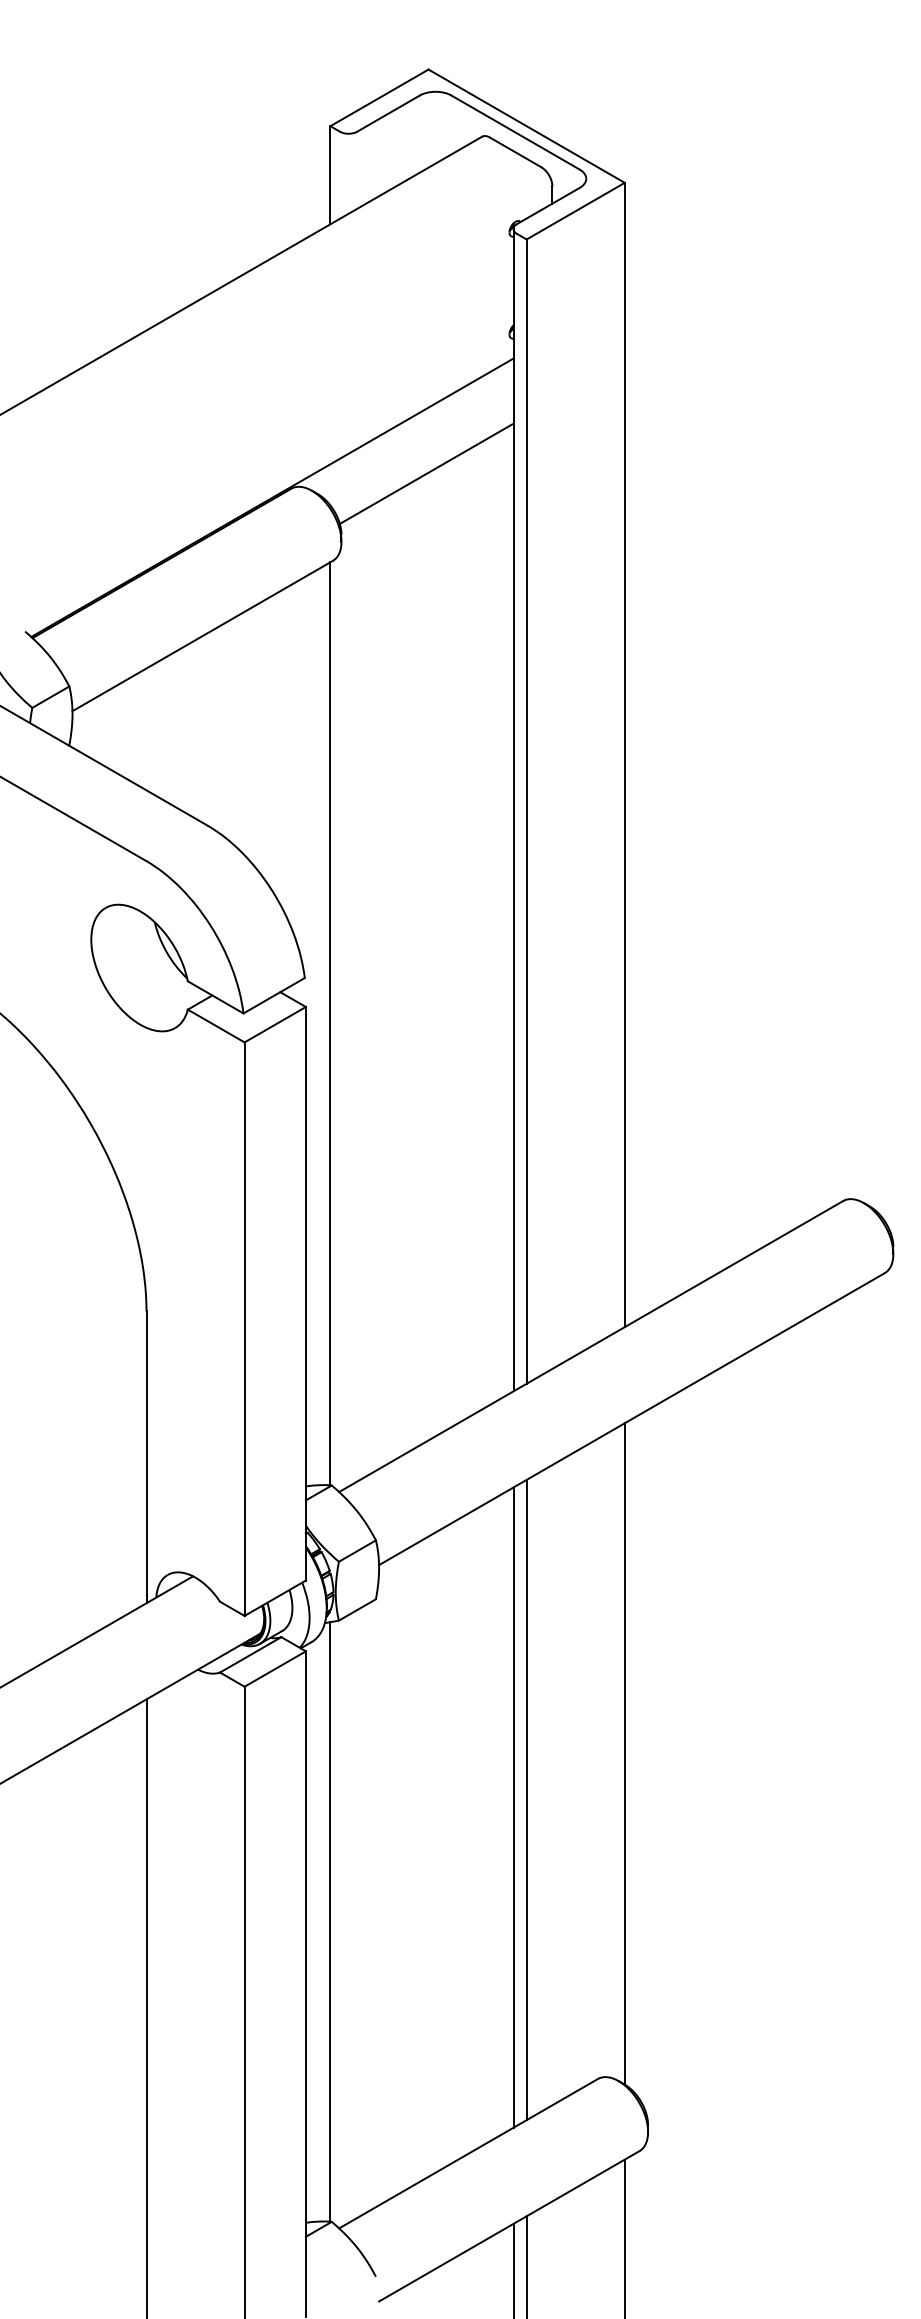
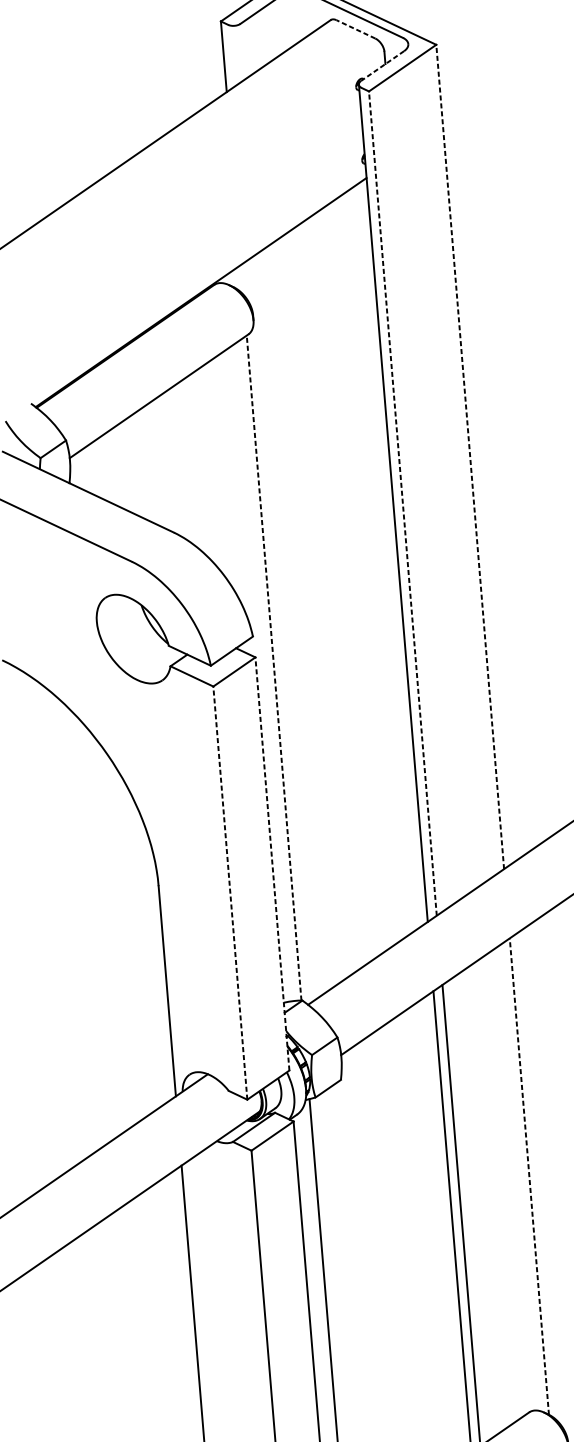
line: (515, 152) -> (355, 29), solid -> dashed
line: (547, 206) -> (382, 66), solid -> dashed
line: (426, 473) -> (310, 265), removed
line: (624, 754) -> (469, 456), solid -> dashed
line: (526, 811) -> (402, 503), solid -> dashed
line: (330, 1023) -> (274, 667), solid -> dashed
line: (305, 1293) -> (272, 863), solid -> dashed
line: (244, 1329) -> (230, 893), solid -> dashed
line: (624, 1753) -> (529, 1176), solid -> dashed

